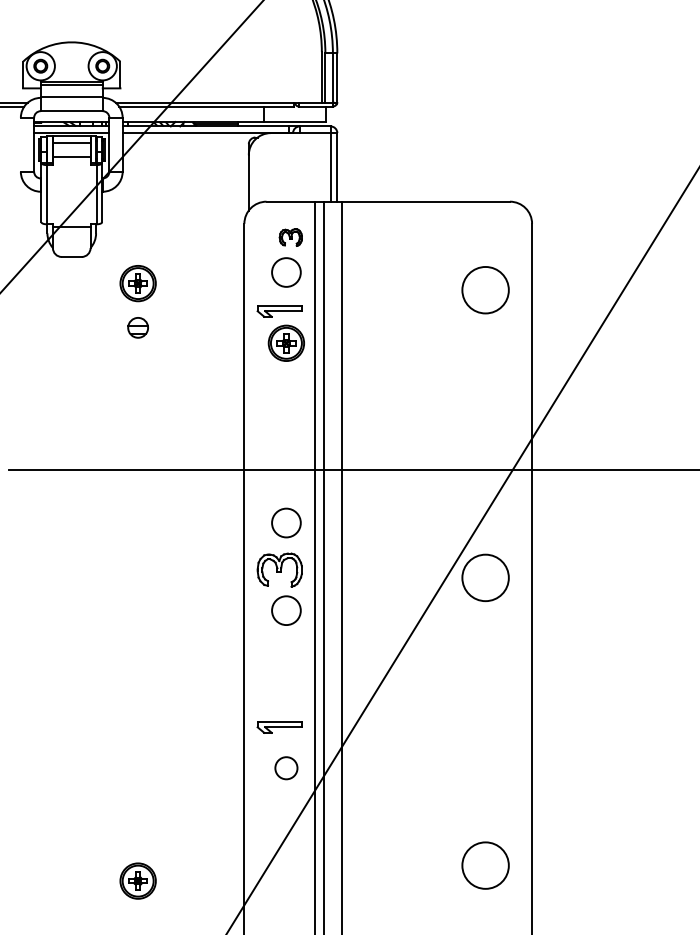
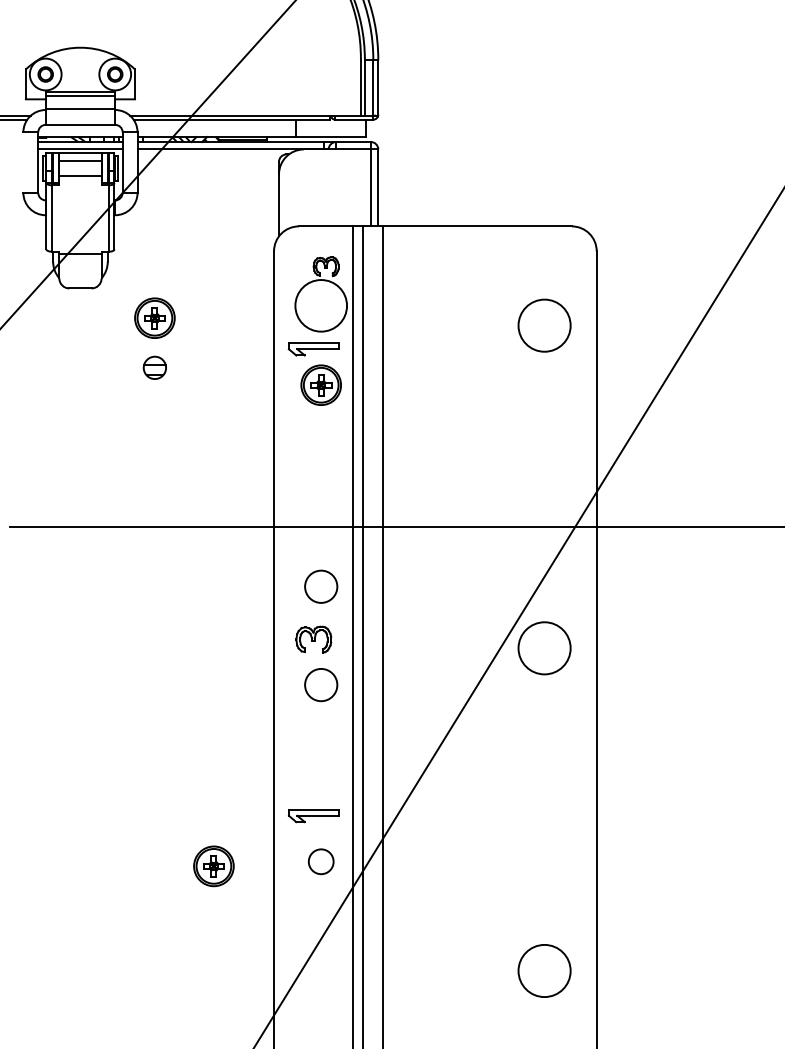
circle: (286, 272) -> (321, 305), size x1.6
part: (279, 570) -> (313, 639), size x0.7
part: (137, 881) -> (213, 866), moved

